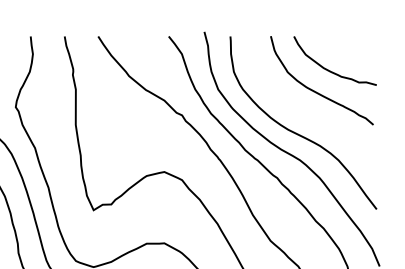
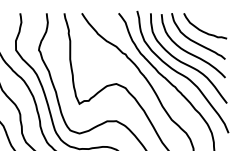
curve: (306, 111) -> (190, 52), added

